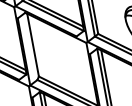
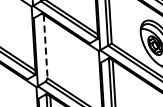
line: (32, 45) -> (45, 46), solid -> dashed

